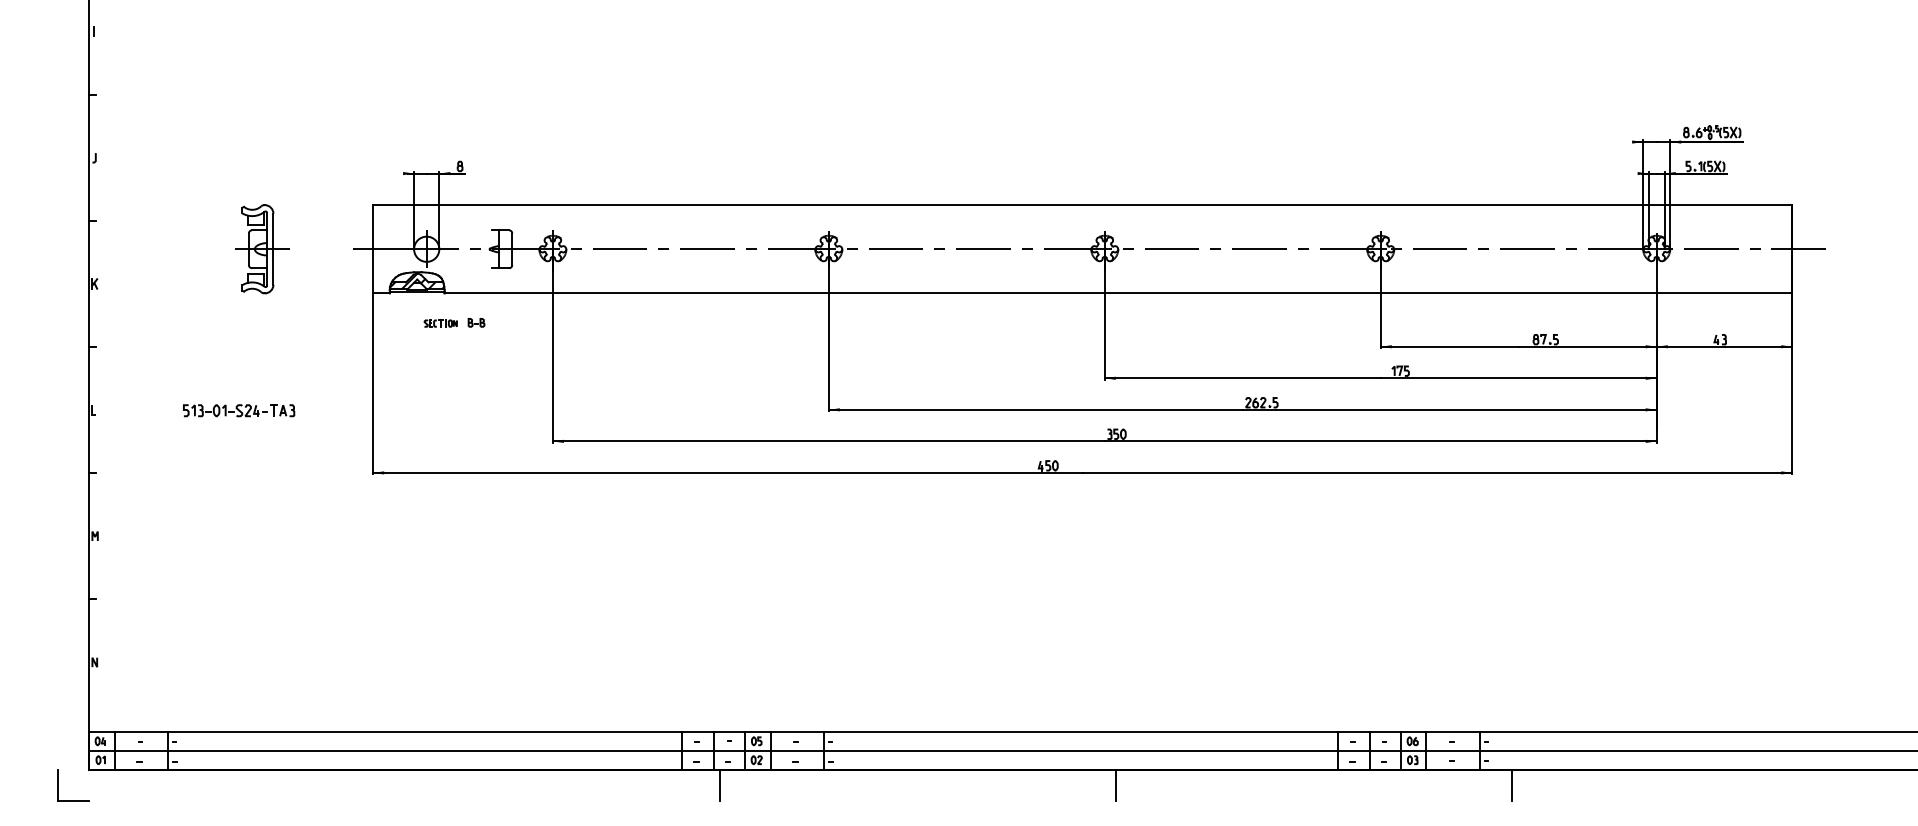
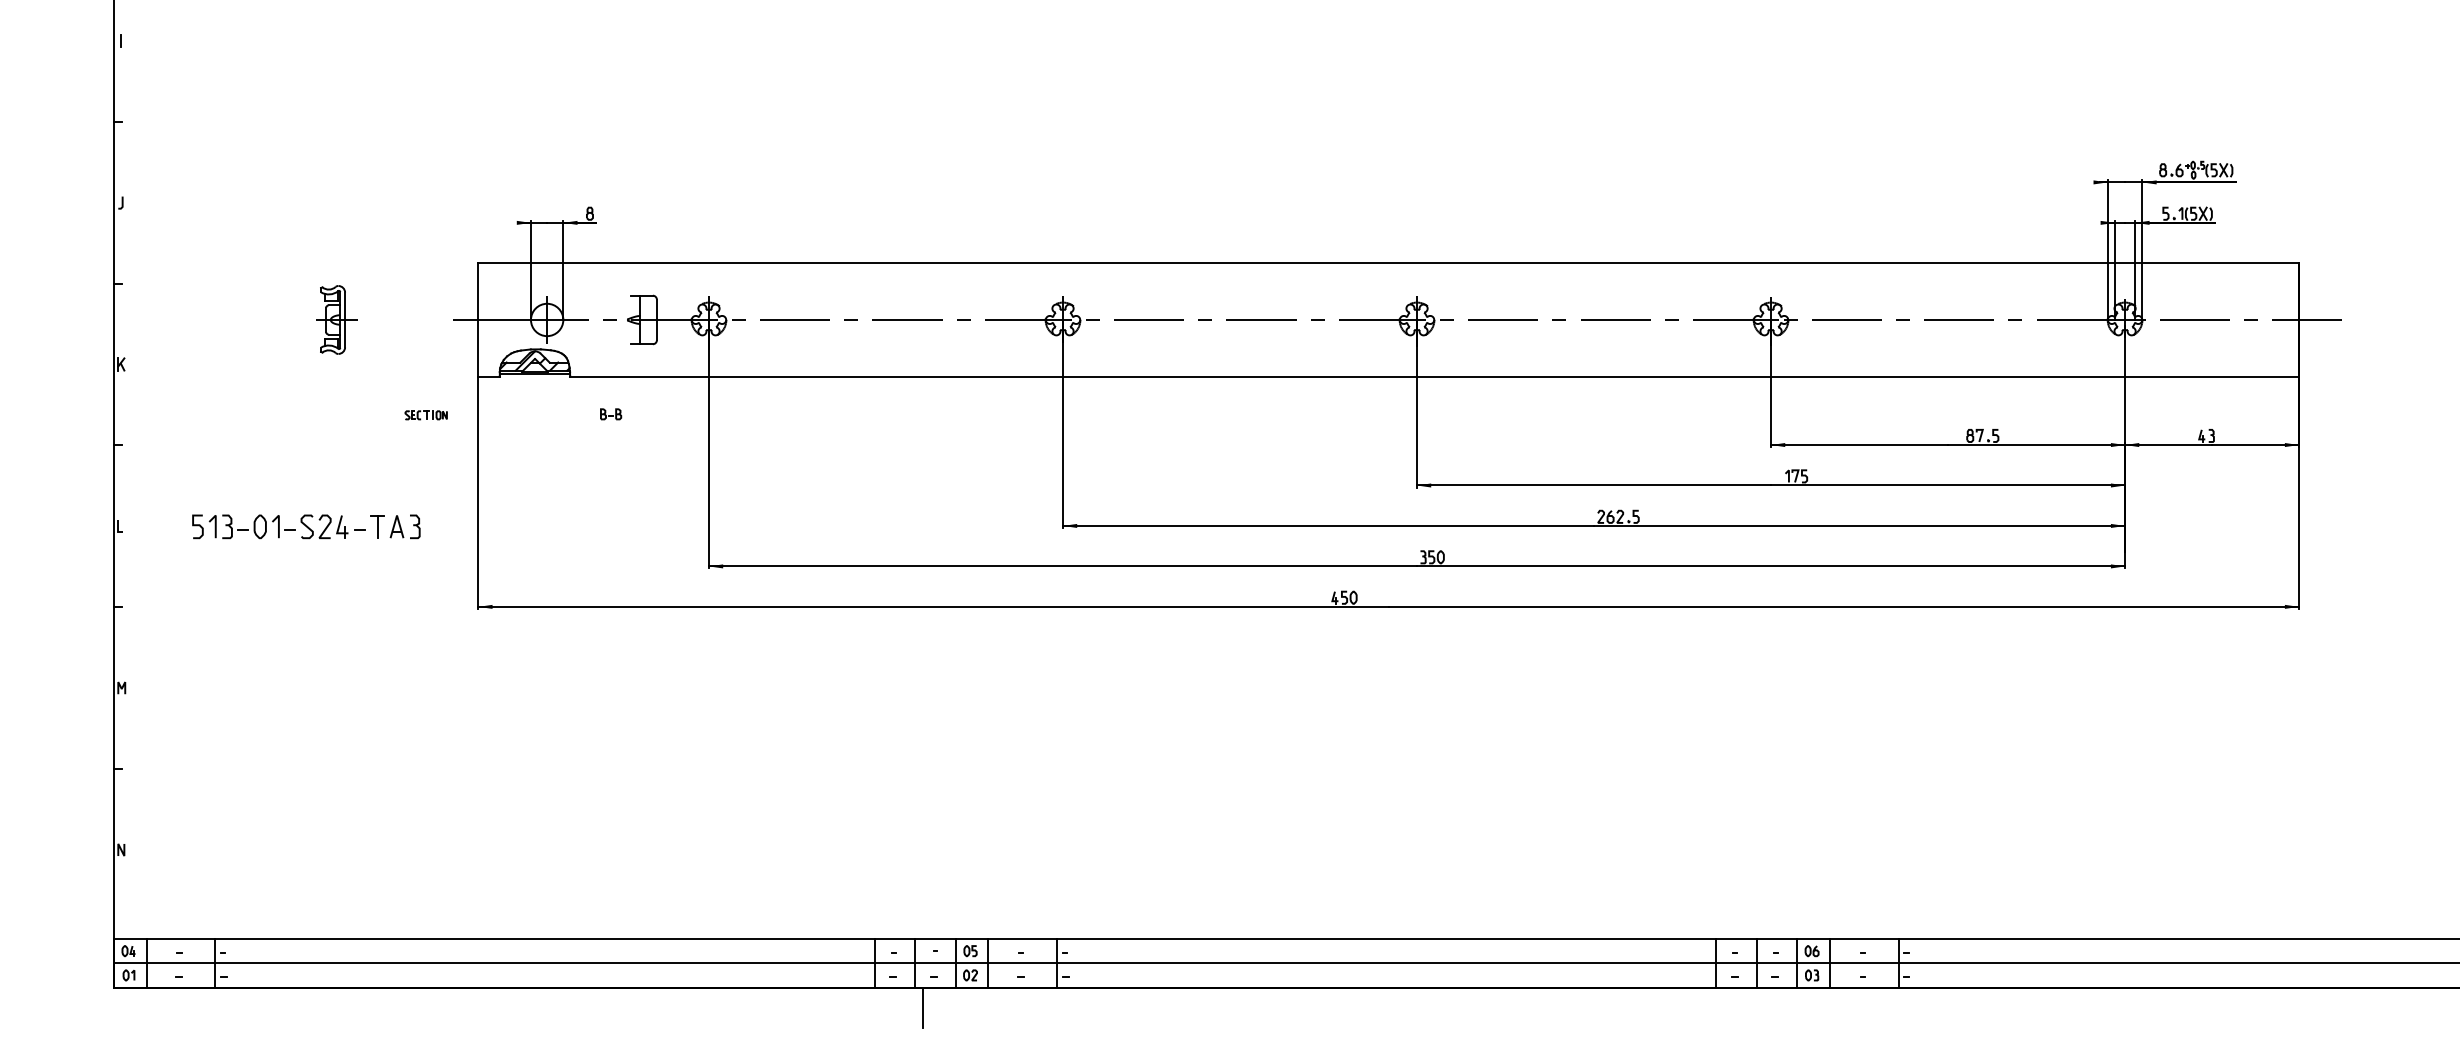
part: (262, 248) -> (336, 319), size x0.6
part: (440, 323) -> (425, 415), moved
part: (239, 411) -> (306, 527), size x1.6
part: (58, 785) -> (74, 1007), removed
line: (1116, 785) -> (1431, 1007), removed
line: (1511, 785) -> (1938, 1007), removed

